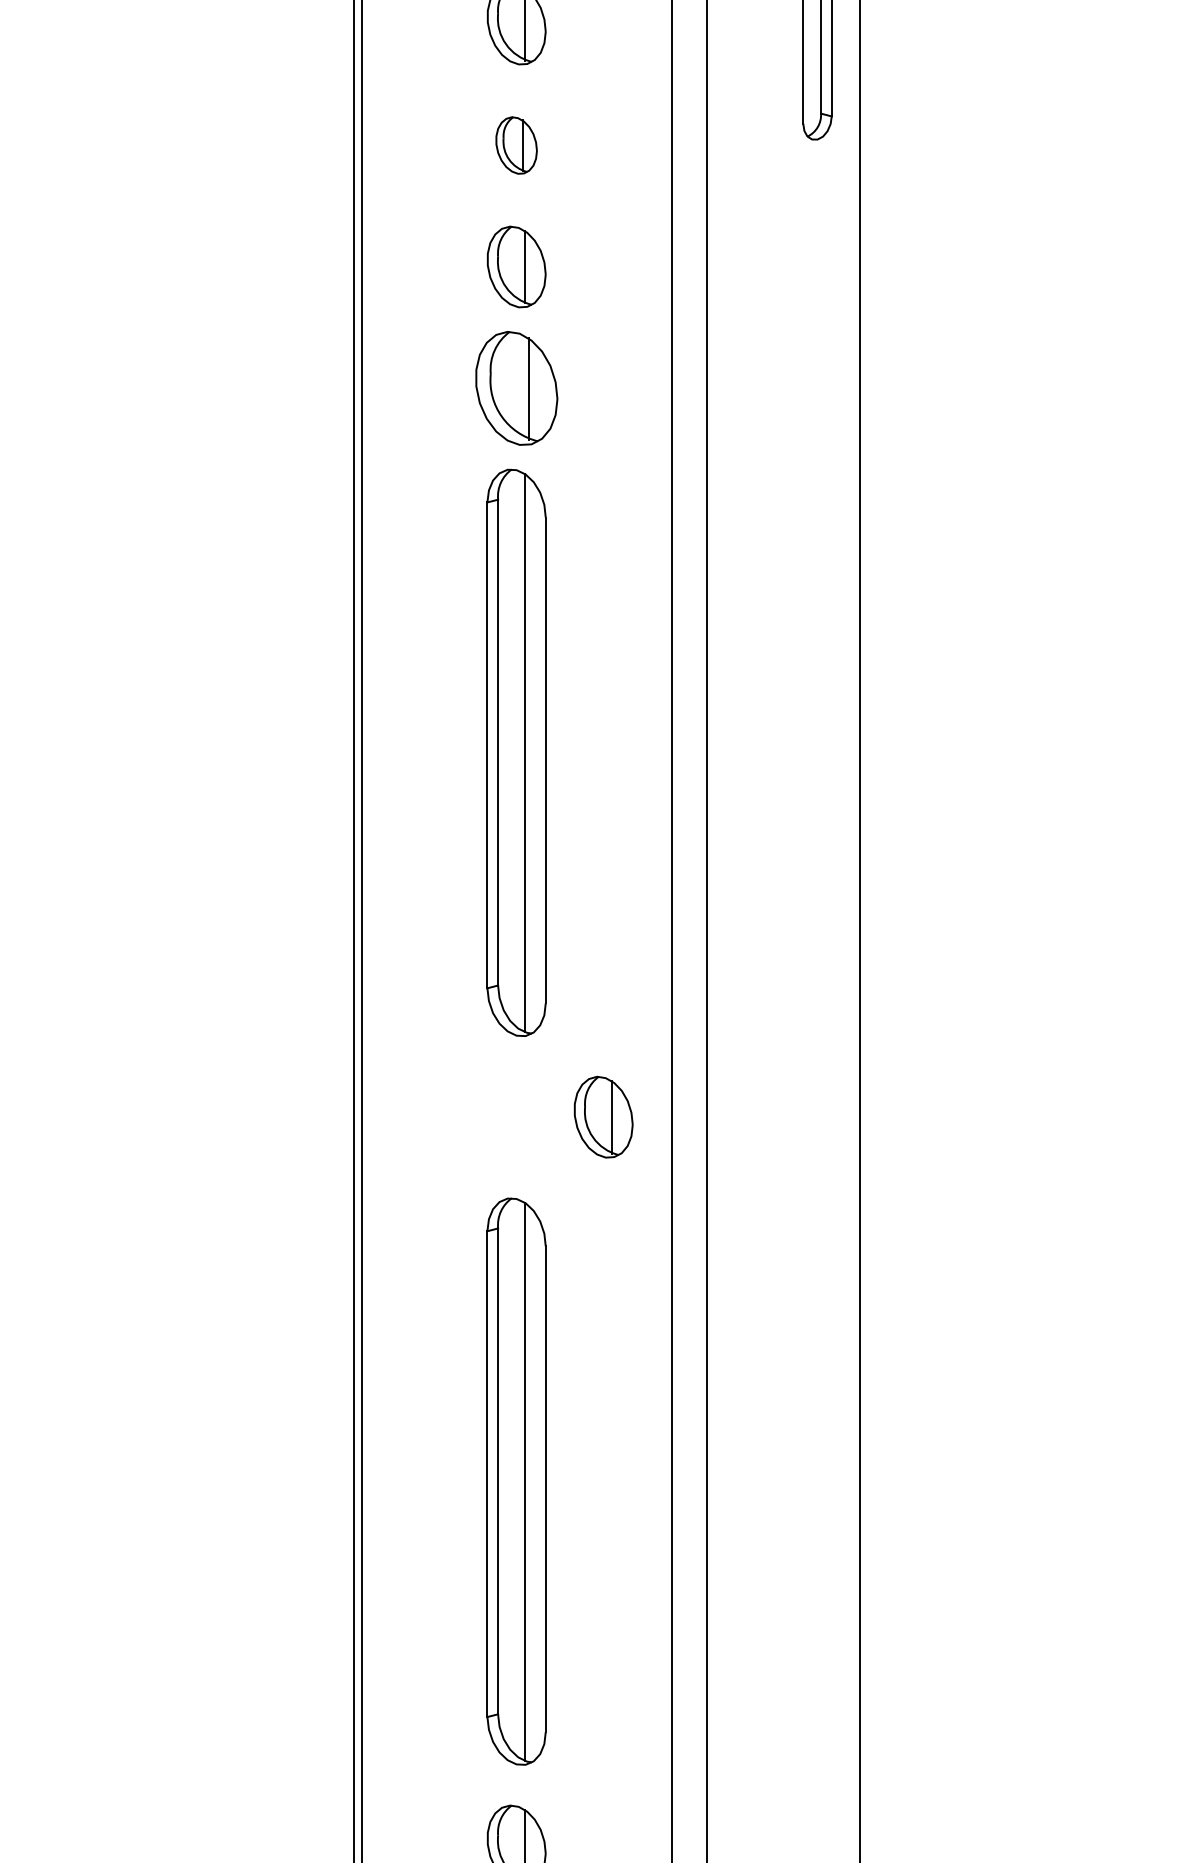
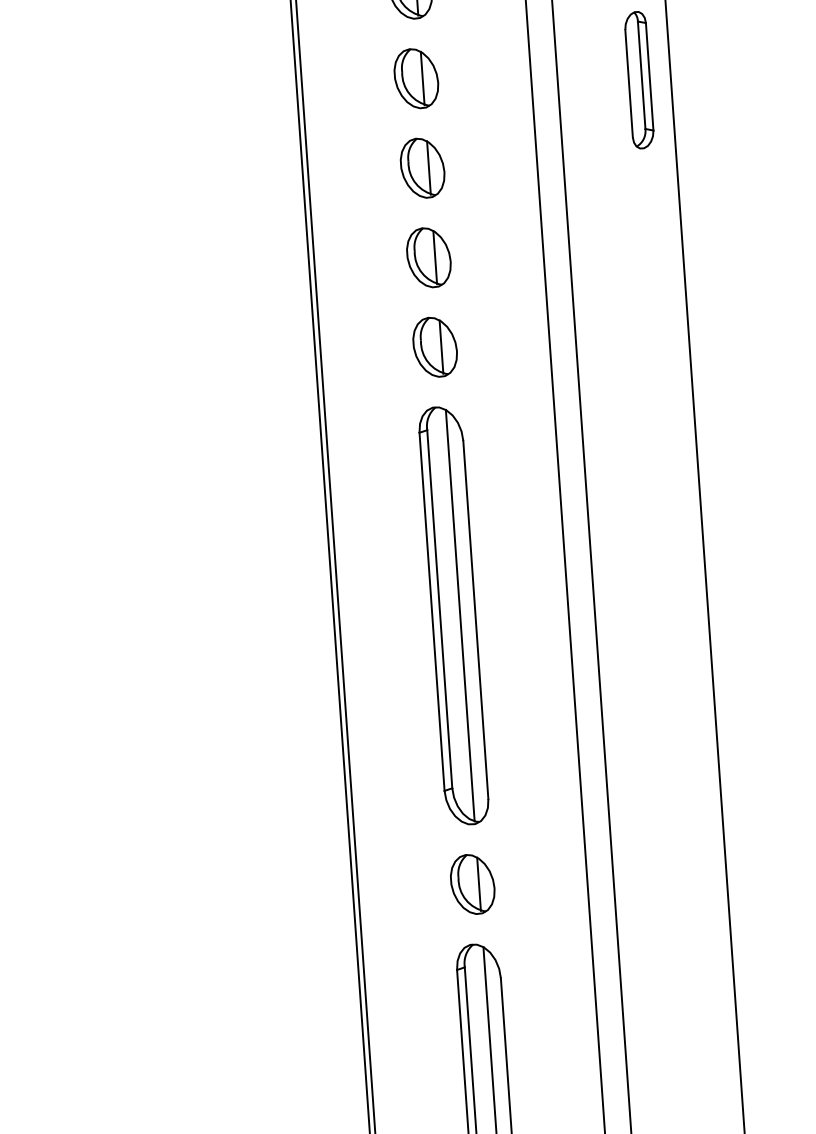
part: (516, 145) -> (422, 168), size x1.43
part: (516, 388) -> (435, 347), size x0.71
part: (603, 1116) -> (472, 883), moved

